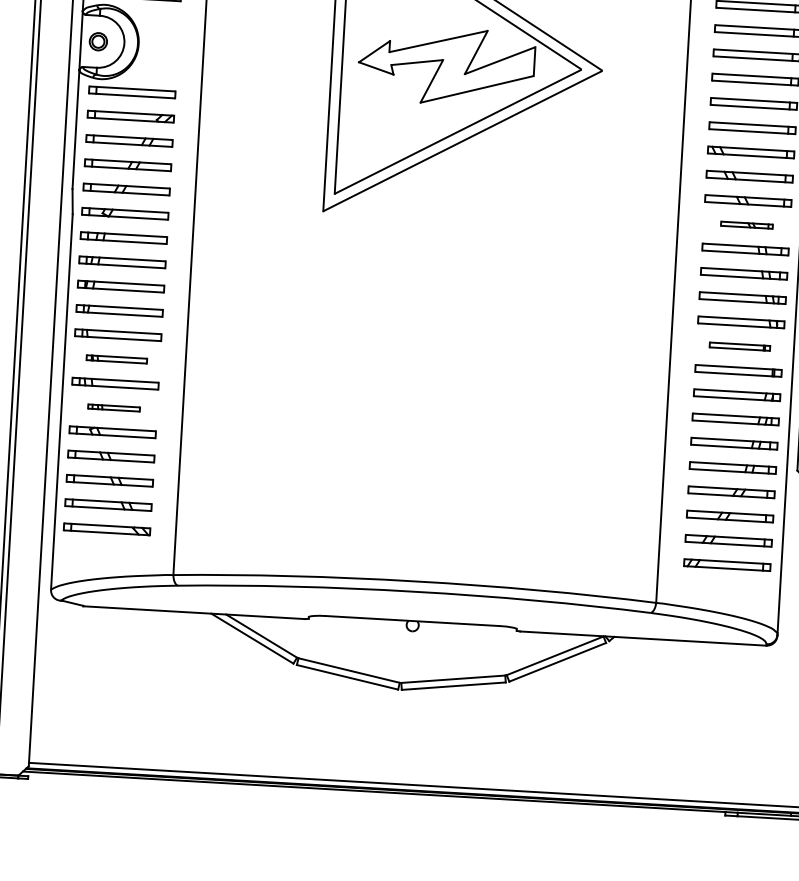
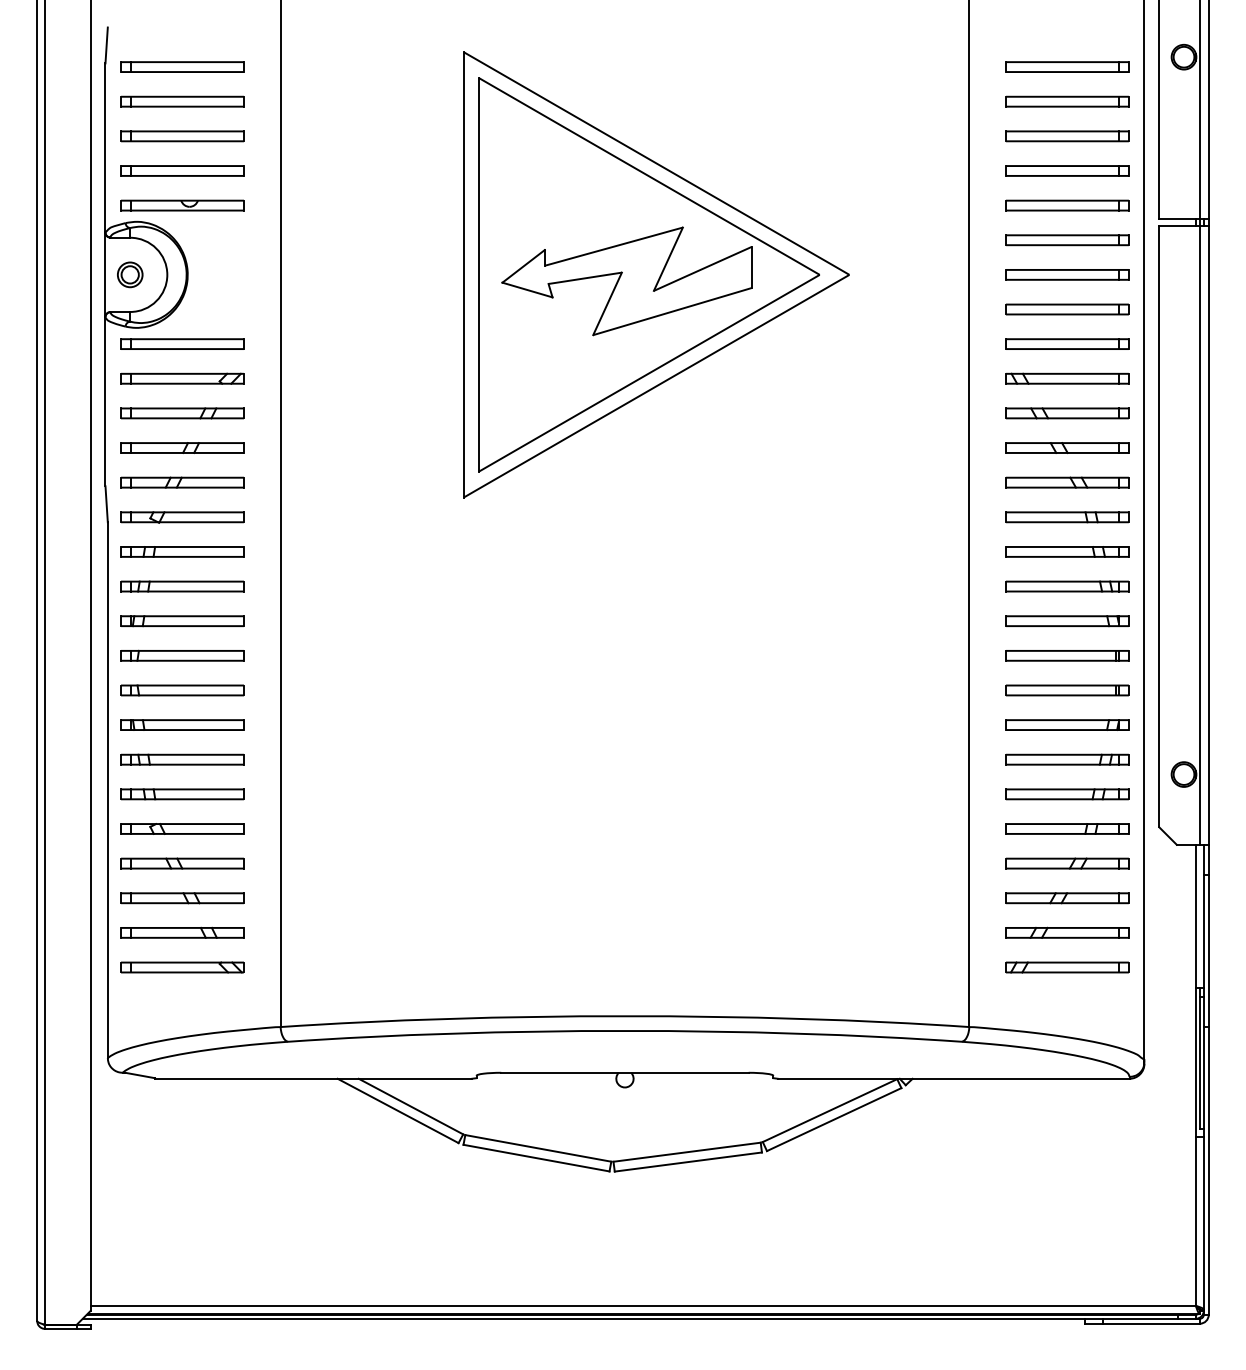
part: (747, 225) -> (1067, 482), size x1.67
part: (740, 346) -> (1067, 655), size x1.43
part: (116, 359) -> (182, 724), size x1.43
part: (114, 408) -> (182, 794), size x1.67

